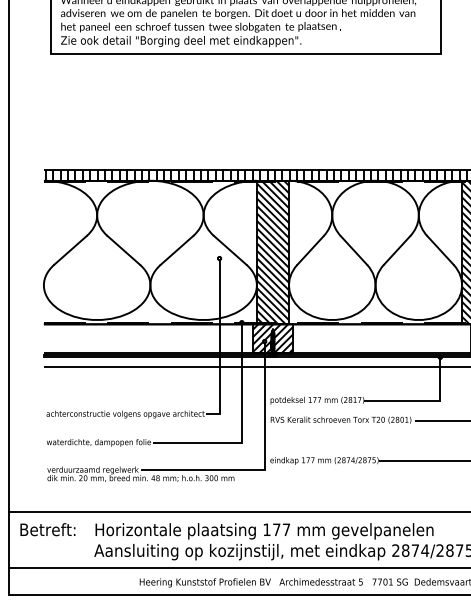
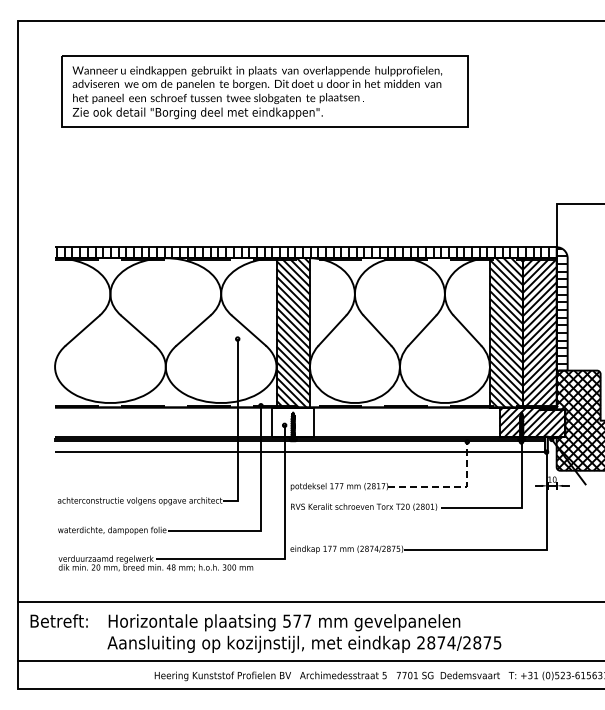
hatch: (273, 337) -> (293, 421), removed
line: (425, 400) -> (451, 486), solid -> dashed
text: (266, 529) -> (286, 620), 177 -> 577

